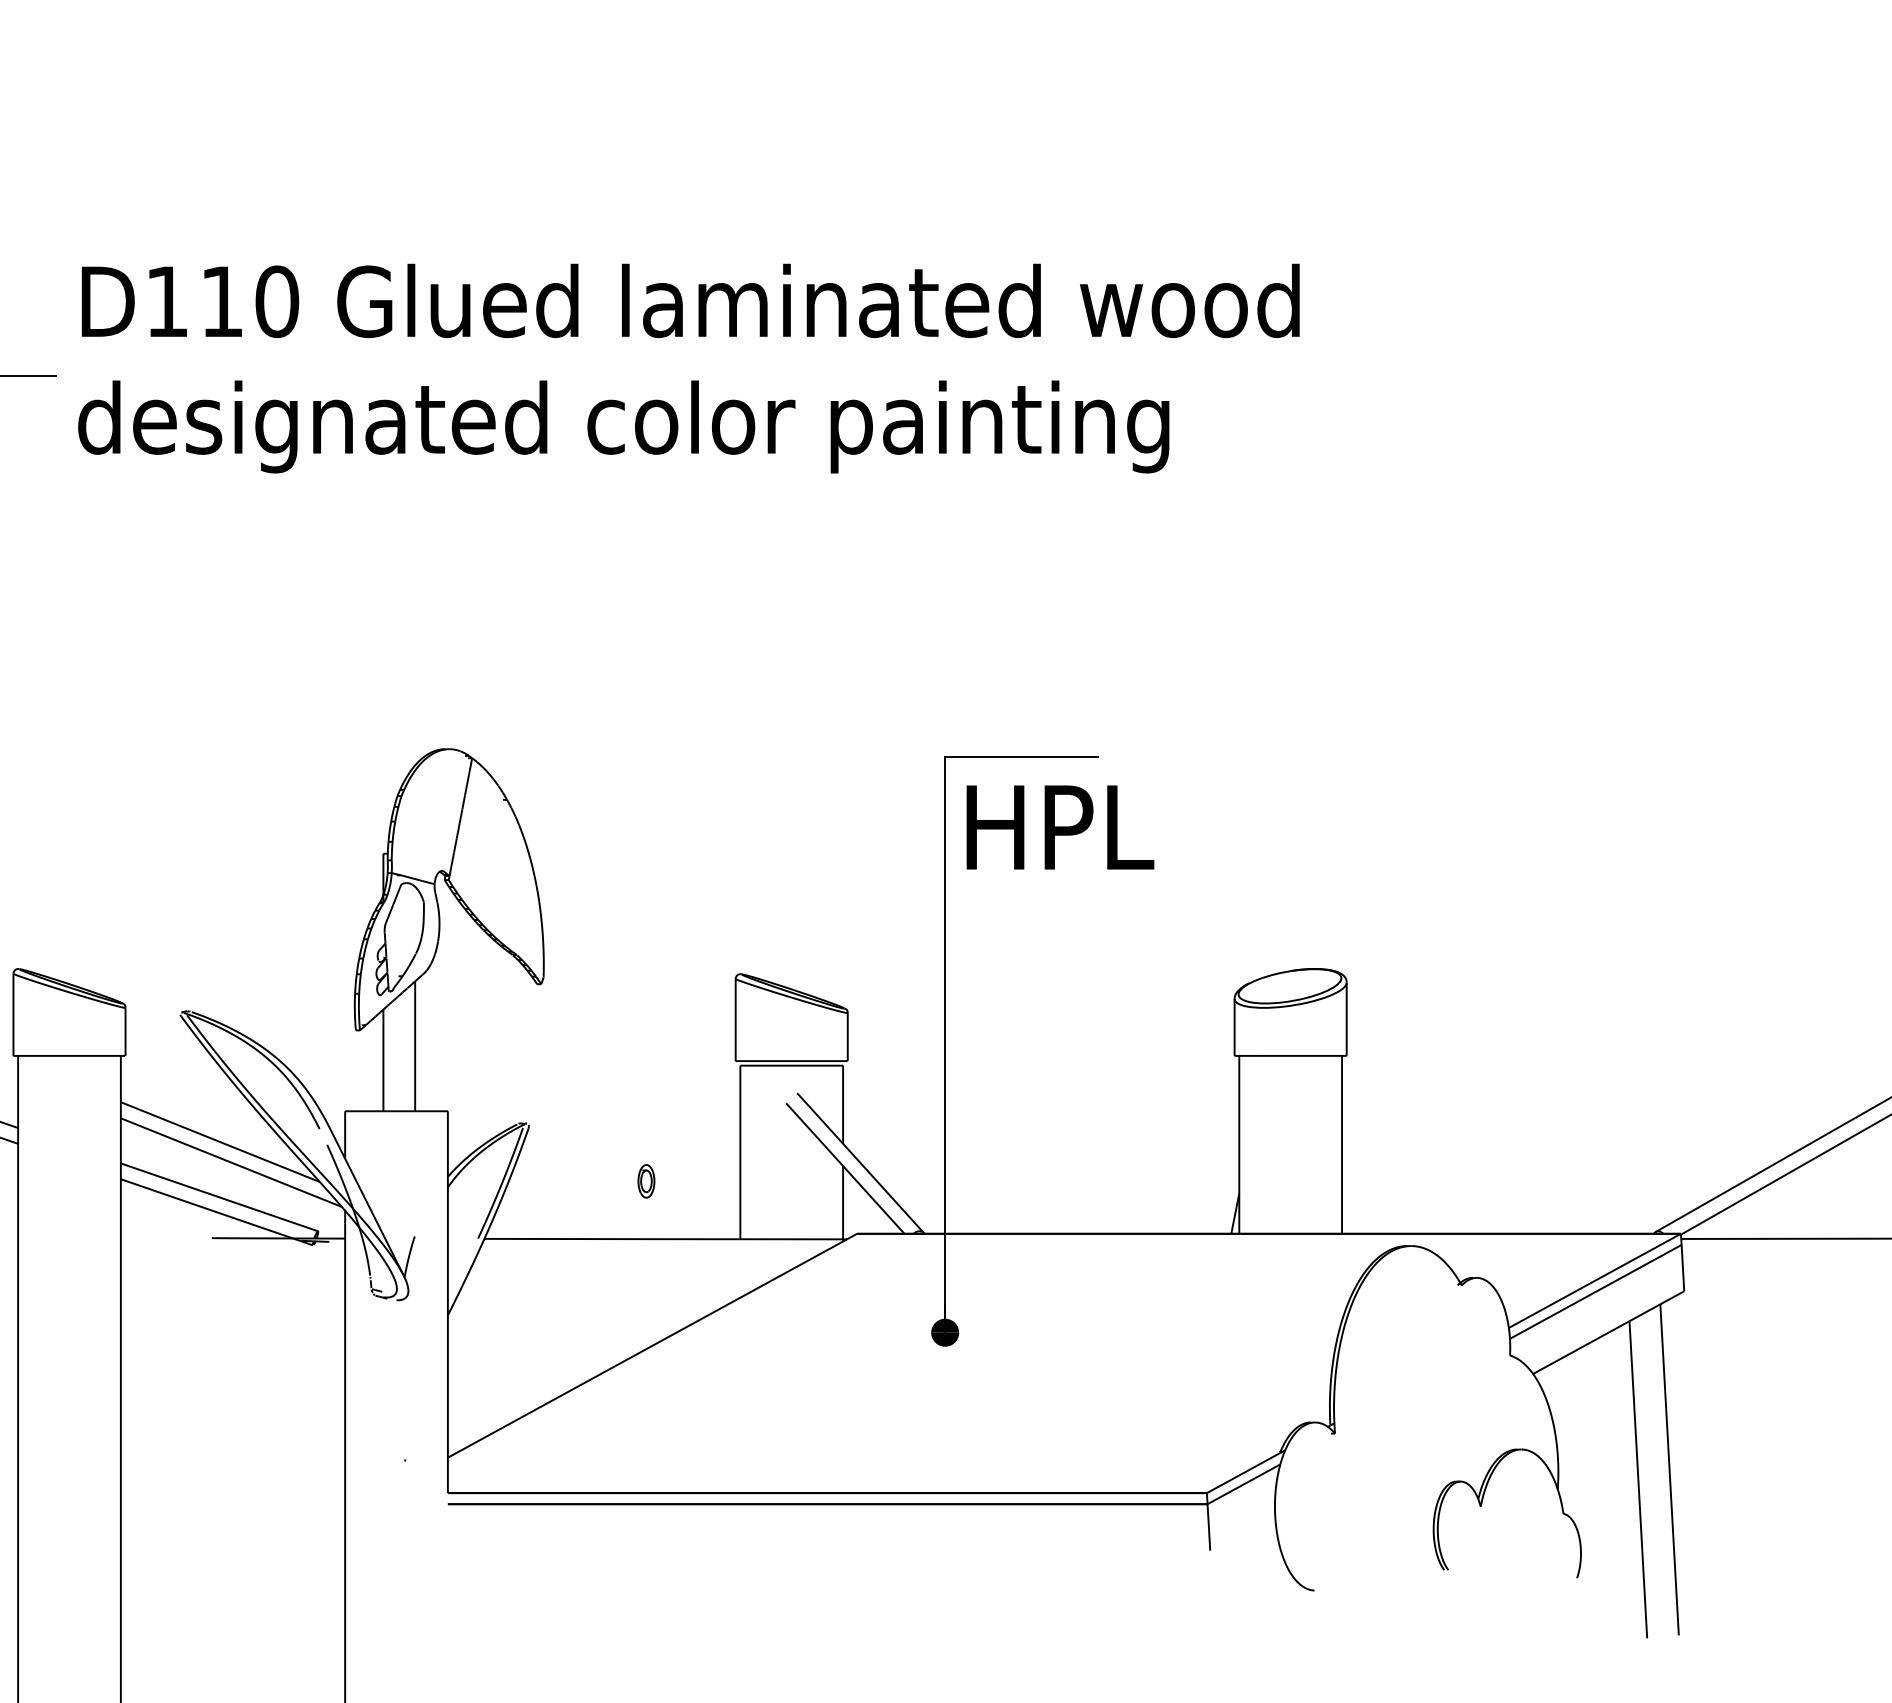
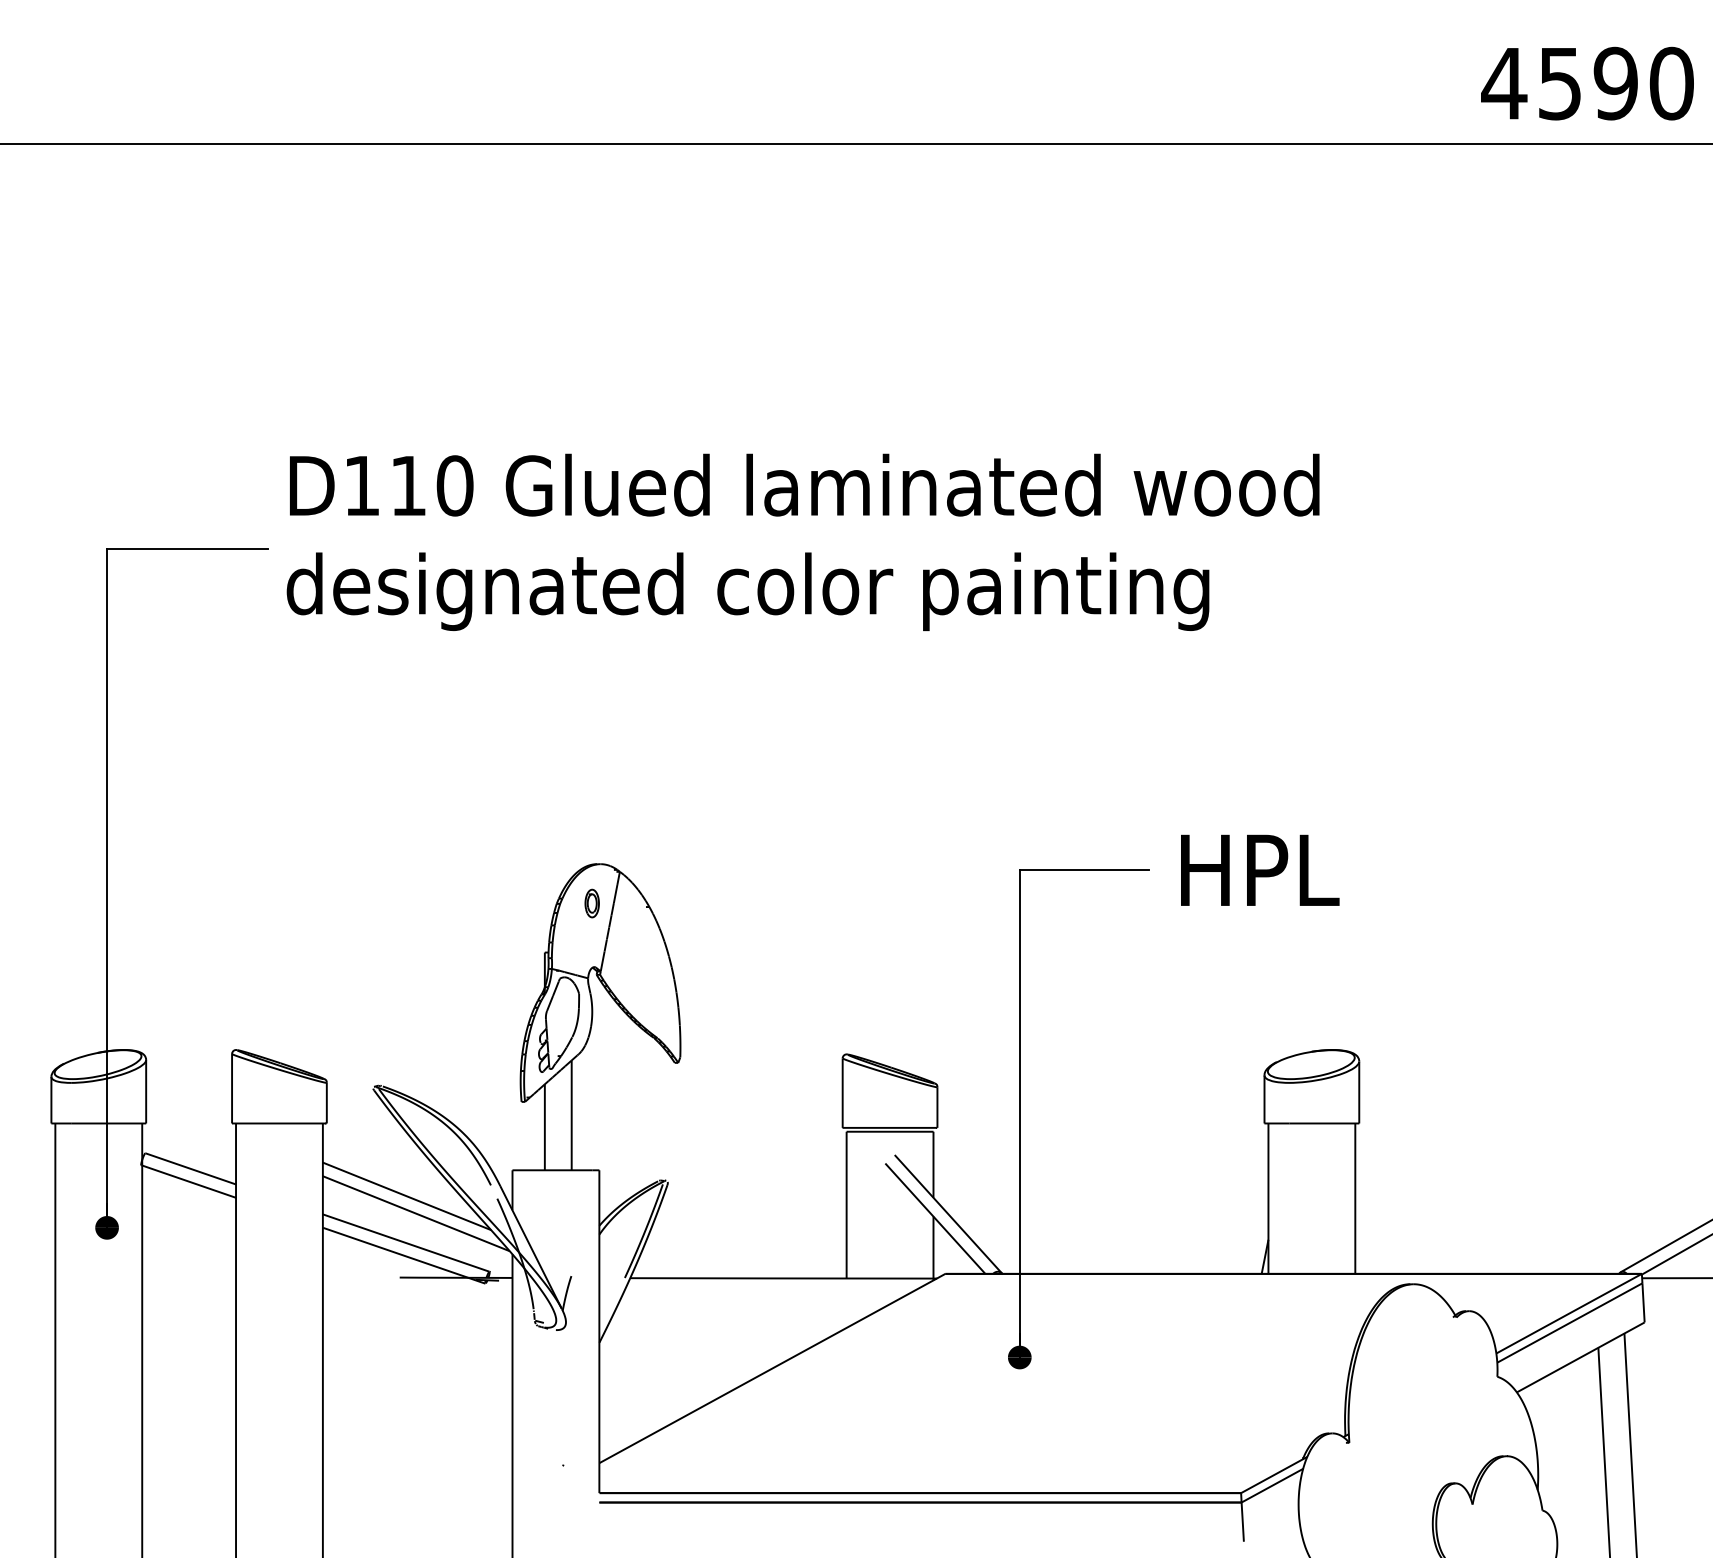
text: (1060, 826) -> (1260, 869), moved
part: (645, 1181) -> (591, 903), moved

